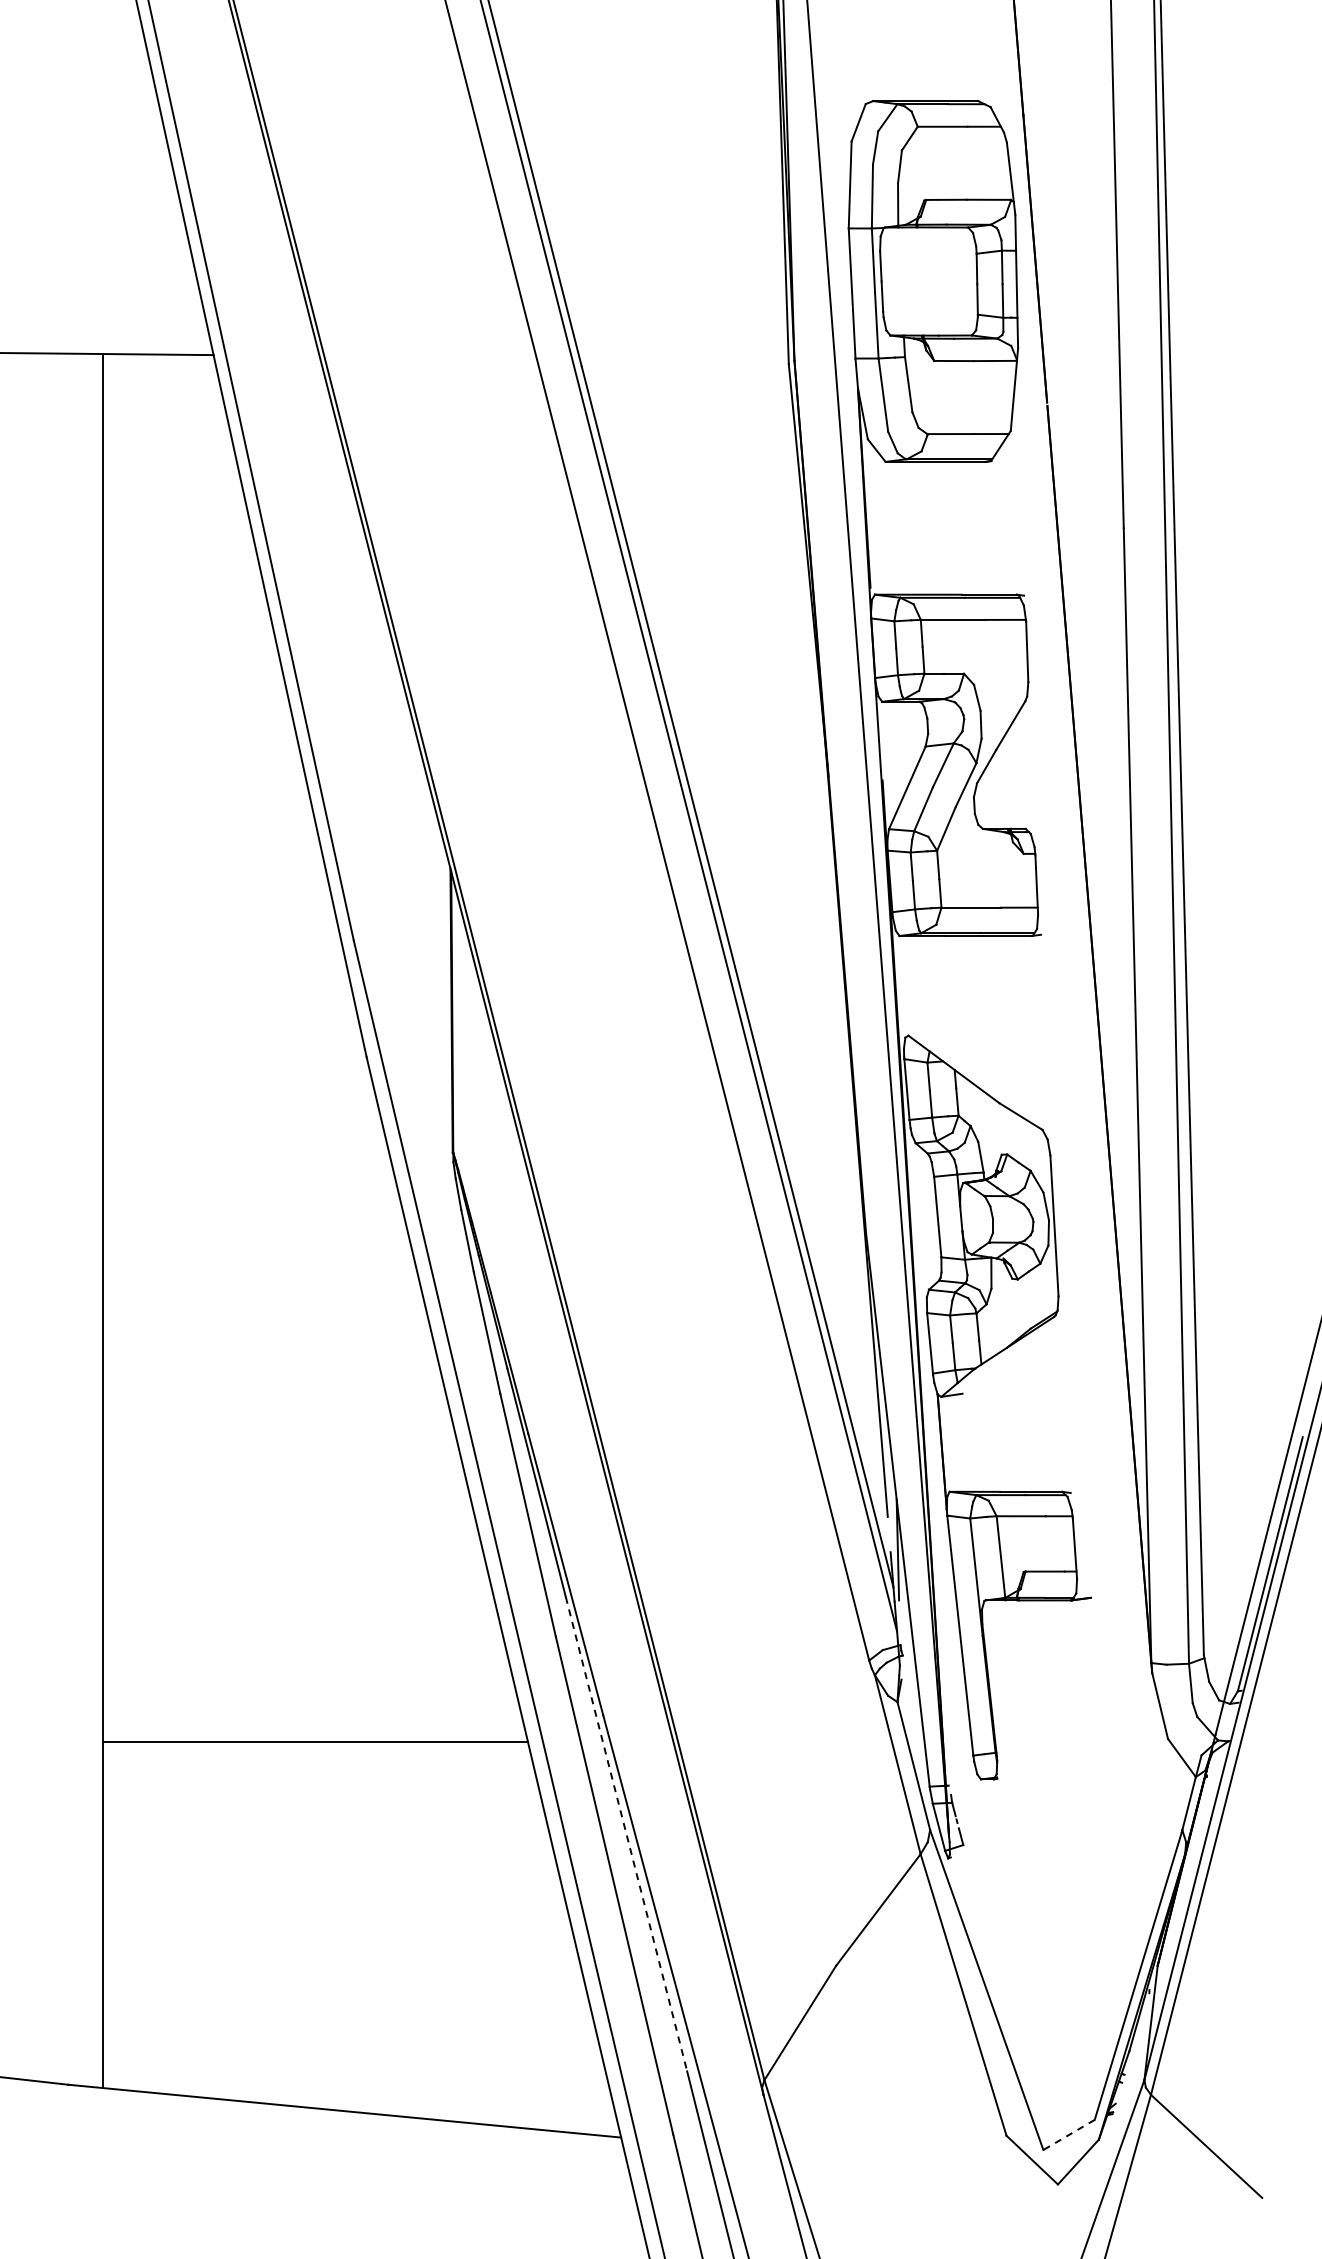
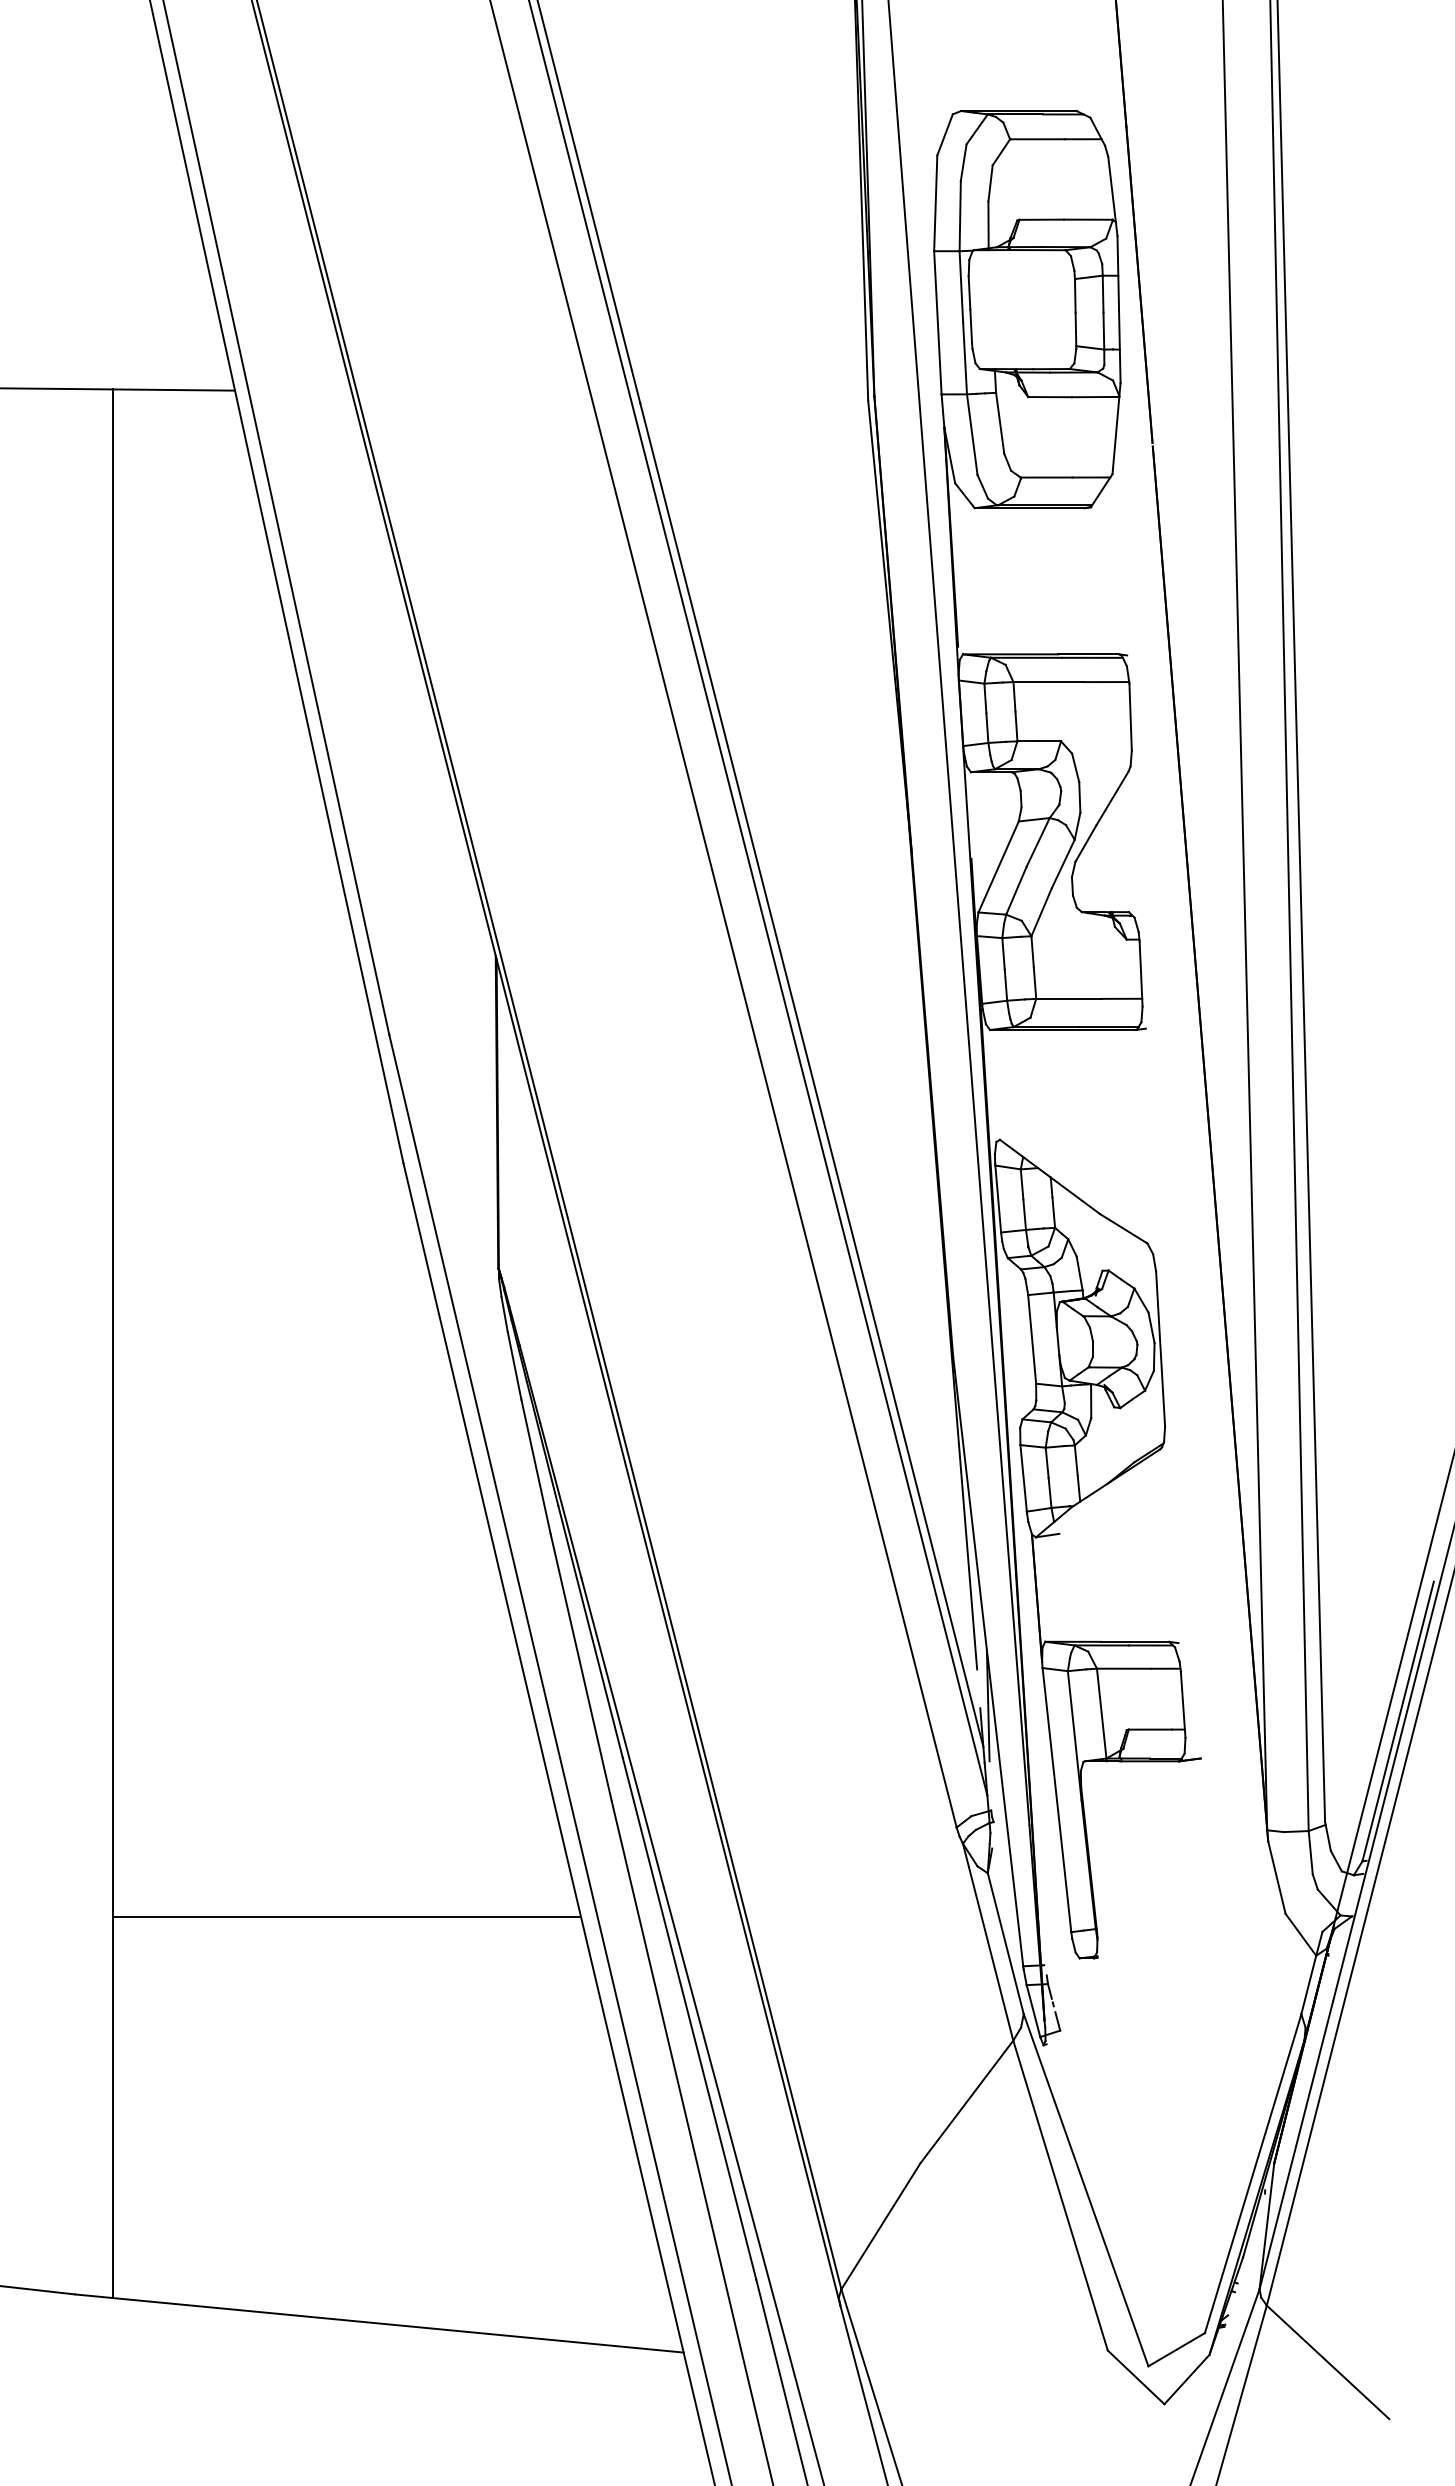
line: (626, 1834) -> (689, 2018), dashed -> solid
line: (1069, 2134) -> (1177, 2349), dashed -> solid

